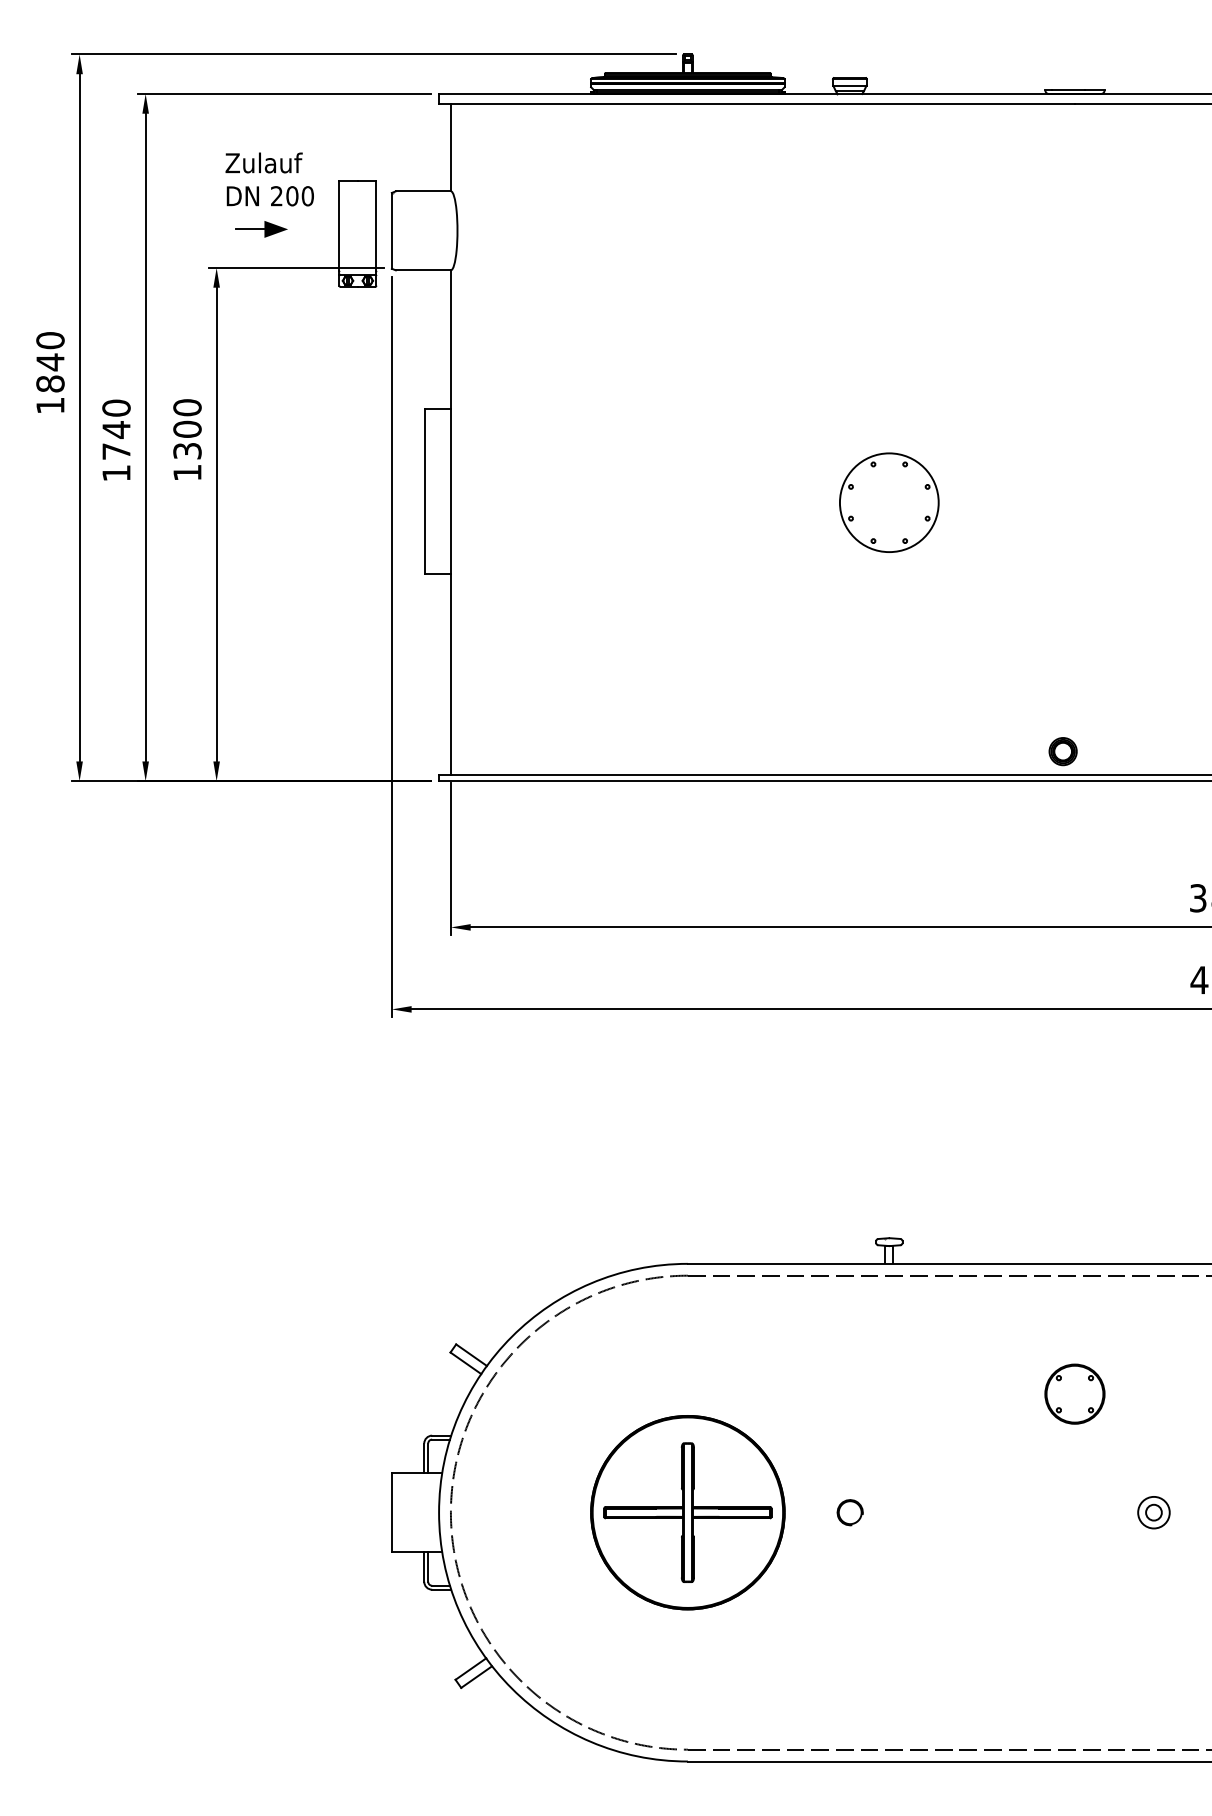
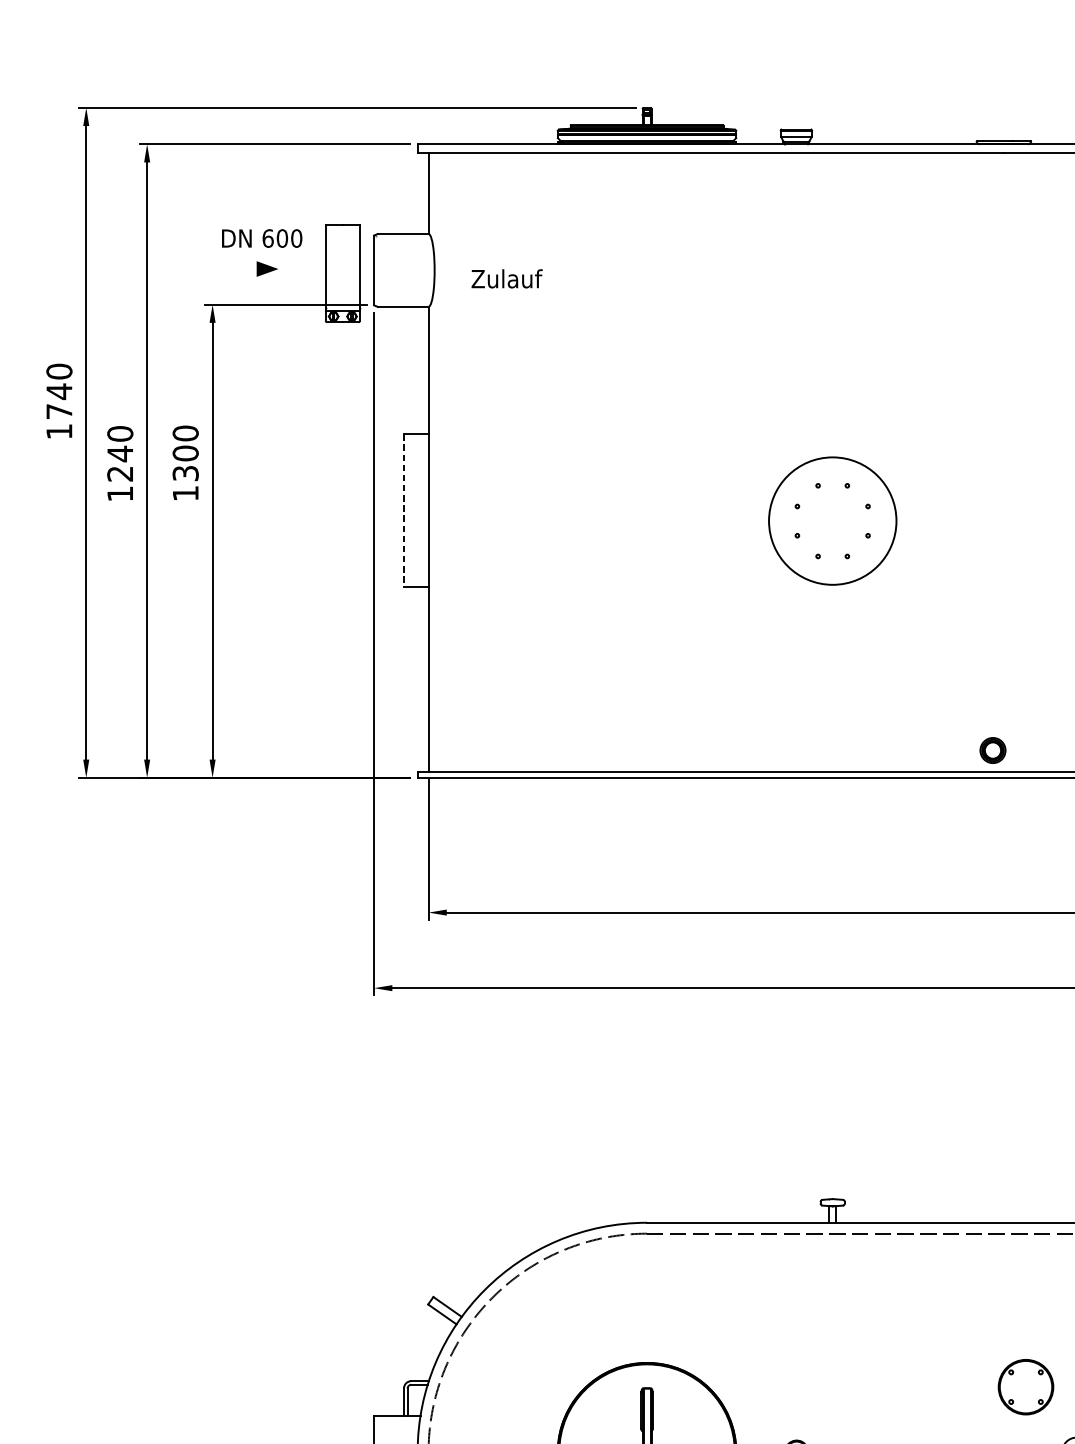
text: (263, 162) -> (506, 278), moved
text: (277, 196) -> (268, 238), 200 -> 600
line: (249, 229) -> (242, 269), removed
text: (50, 383) -> (59, 411), 1840 -> 1740
text: (116, 451) -> (120, 473), 1740 -> 1240
line: (424, 491) -> (404, 510), solid -> dashed
circle: (888, 502) -> (831, 520), size x1.4
part: (1074, 1393) -> (1025, 1386), moved

